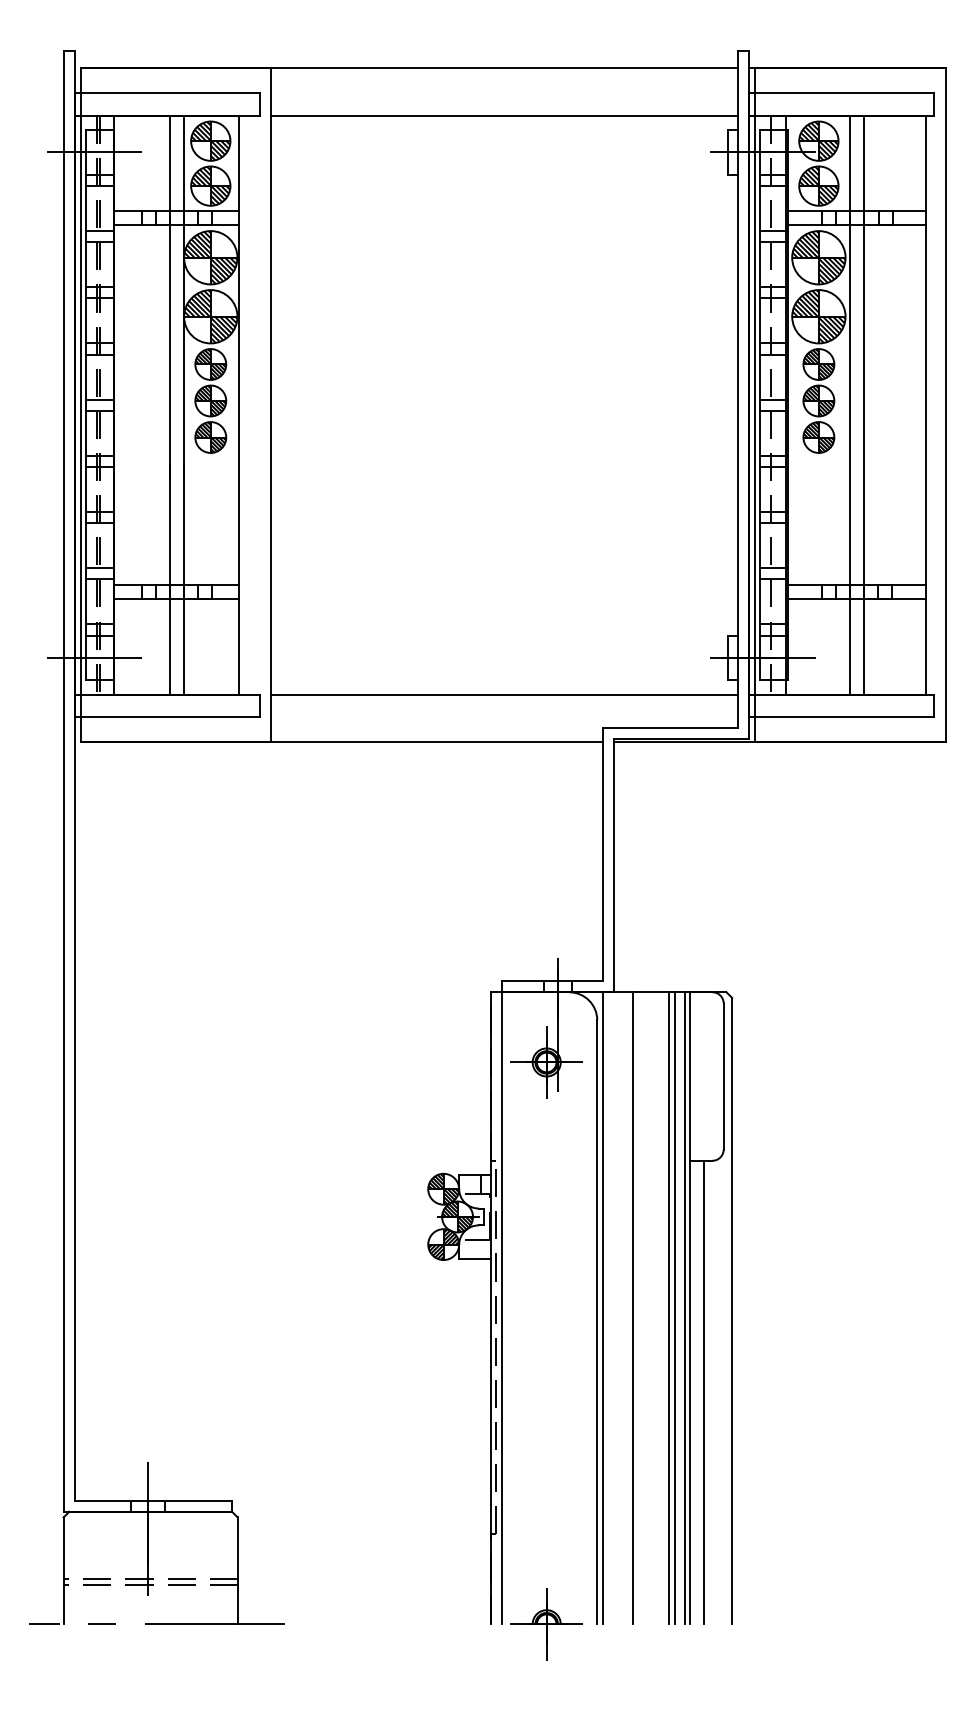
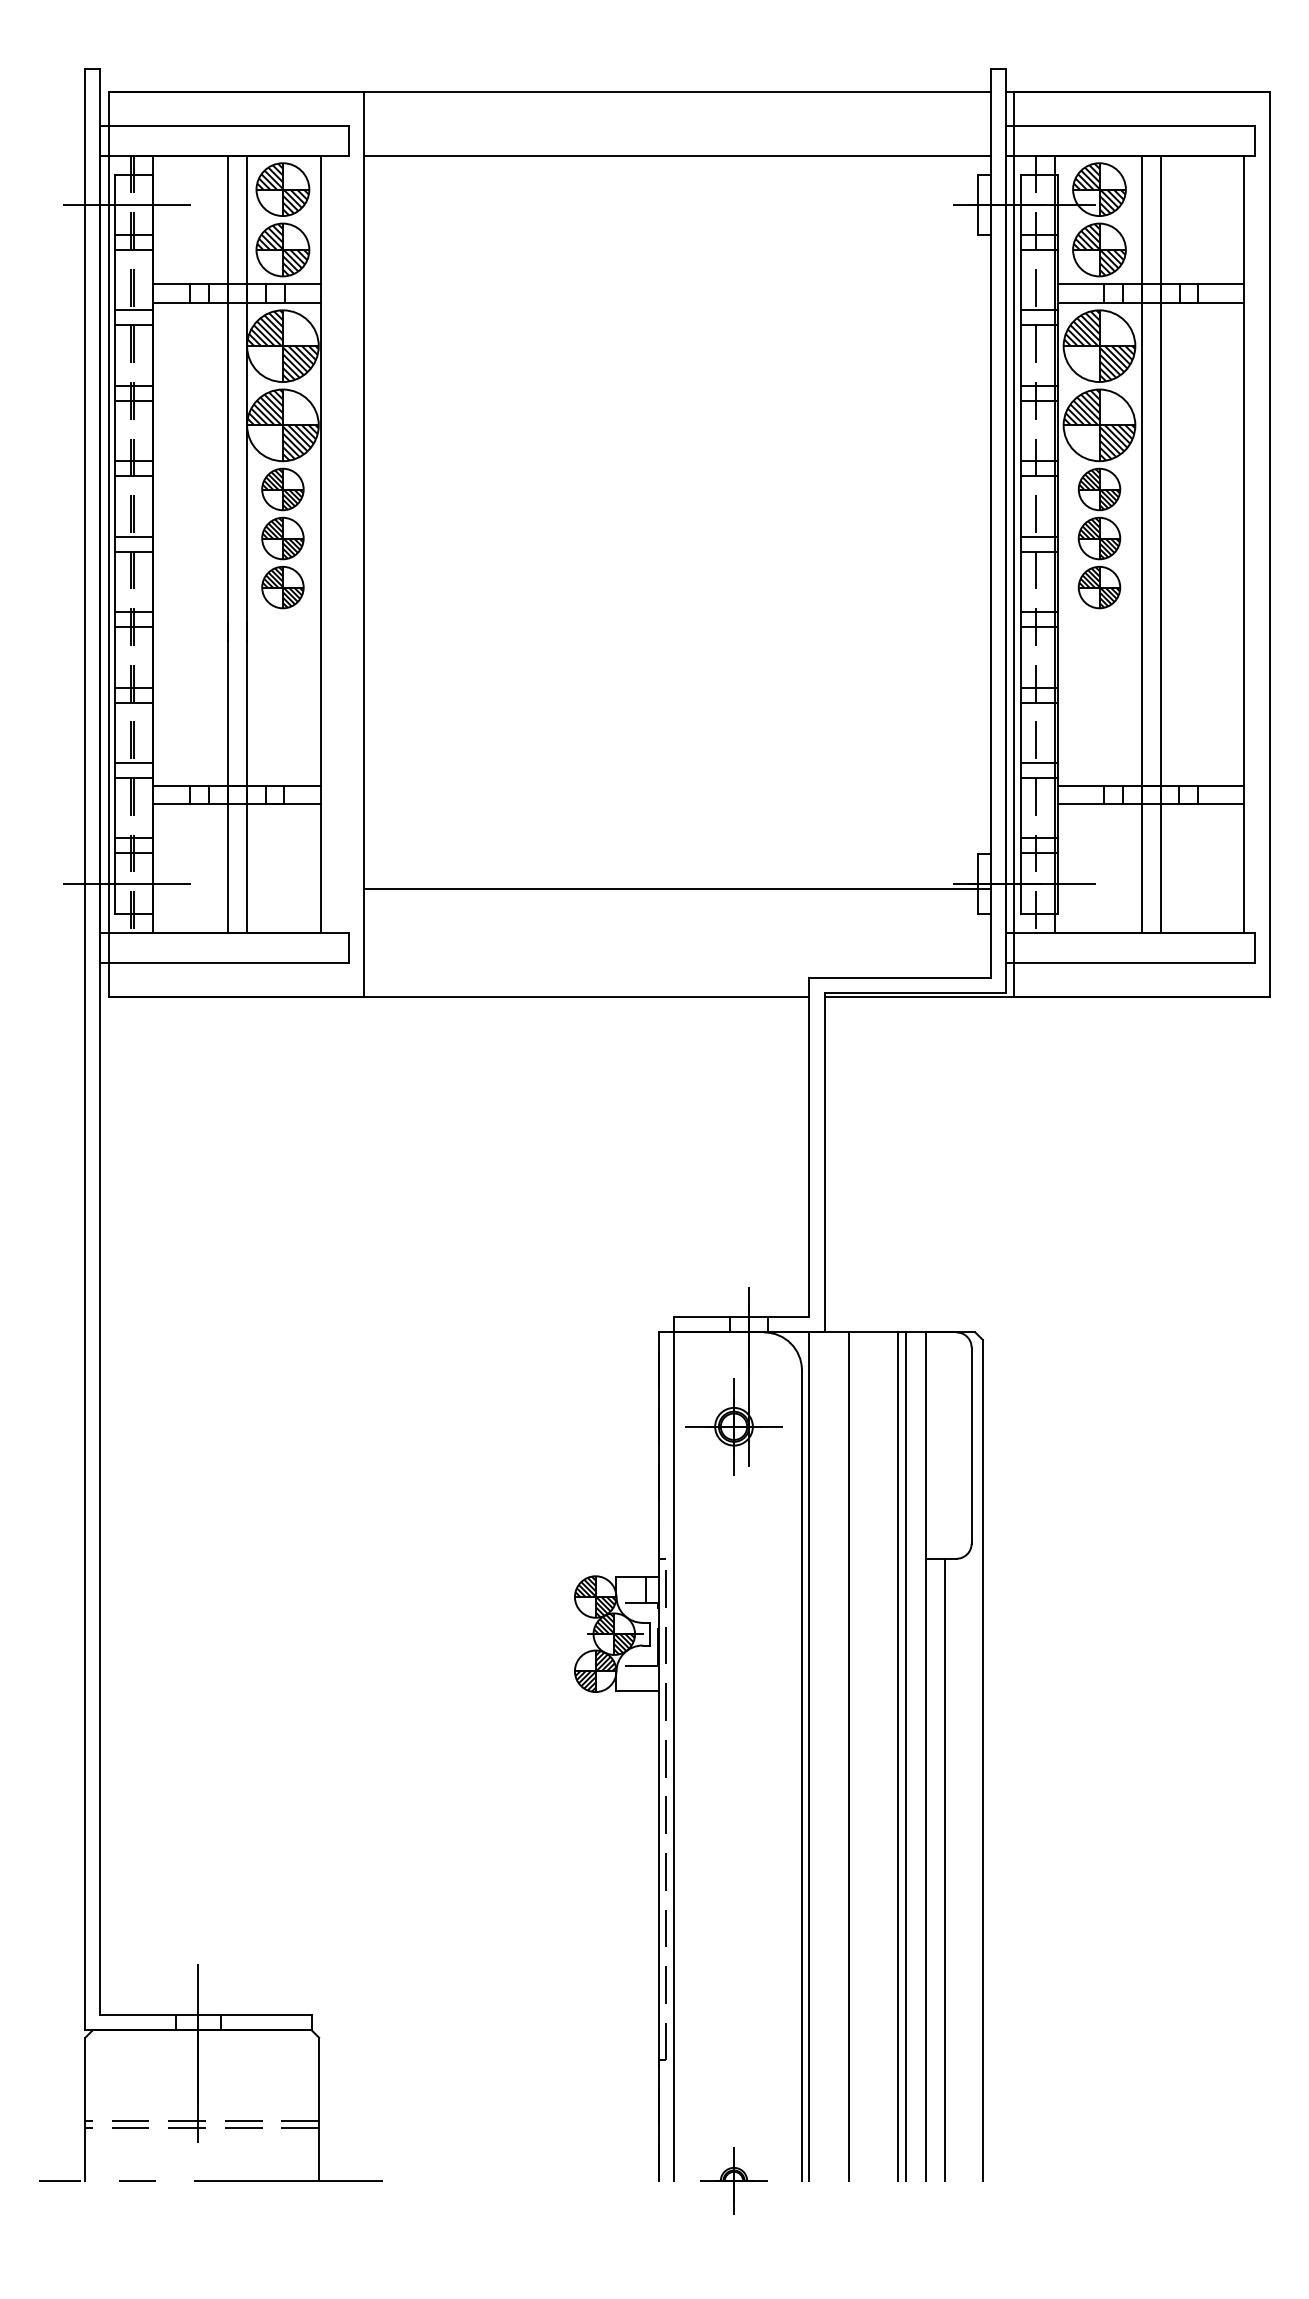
line: (504, 694) -> (677, 888), moved
line: (684, 1308) -> (919, 1756), removed
part: (546, 1623) -> (733, 2180), size x0.7

